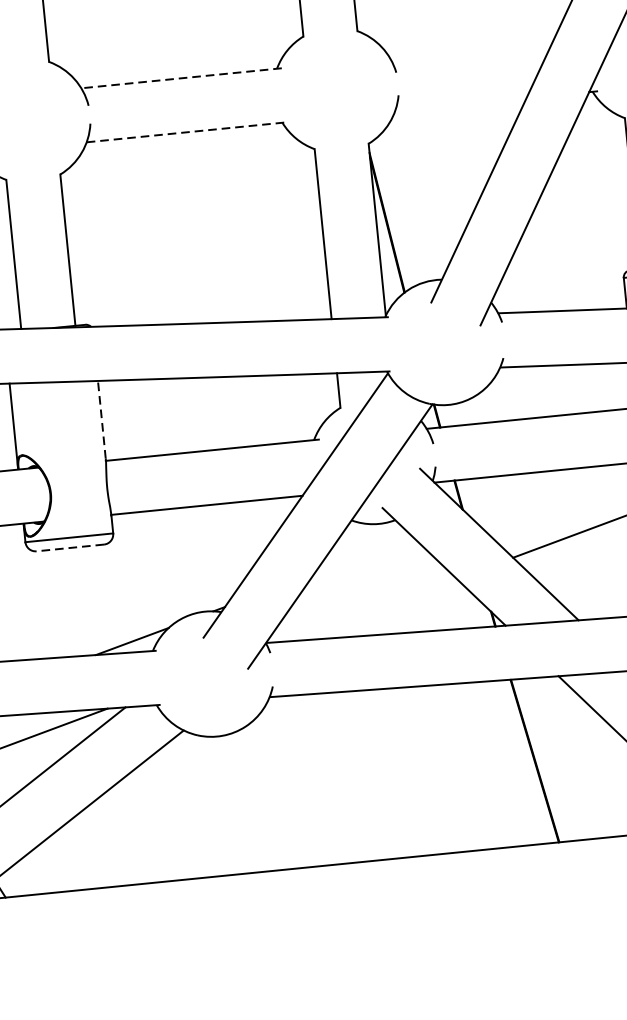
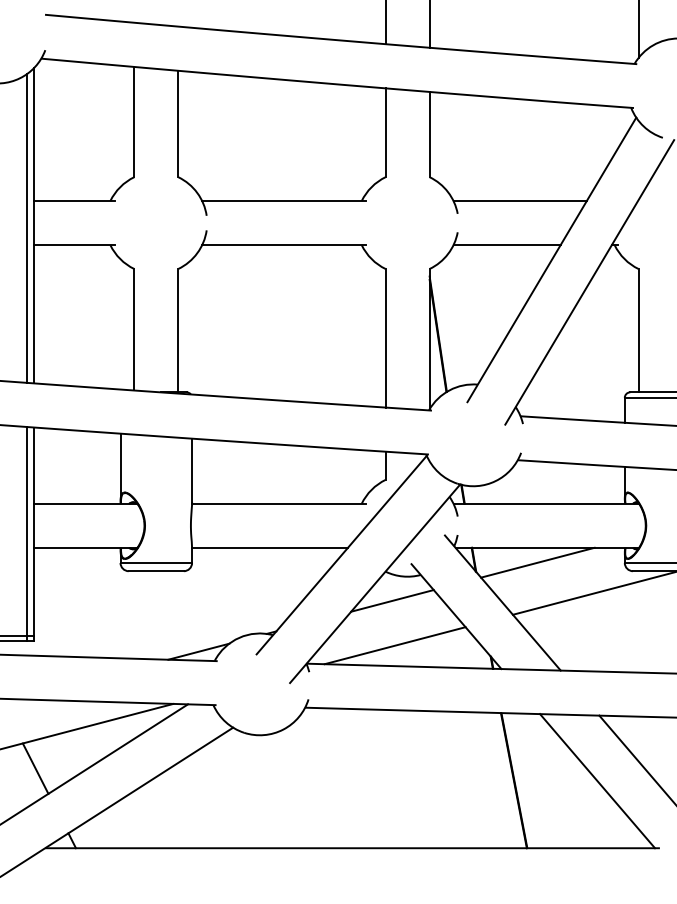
line: (470, 49) -> (519, 201), added
line: (181, 78) -> (283, 201), dashed -> solid
line: (460, 105) -> (506, 245), added
line: (186, 132) -> (283, 245), dashed -> solid
line: (102, 419) -> (192, 470), dashed -> solid
line: (536, 490) -> (537, 562), added
line: (70, 548) -> (156, 571), dashed -> solid
line: (363, 554) -> (392, 600), added
line: (371, 609) -> (394, 645), added

